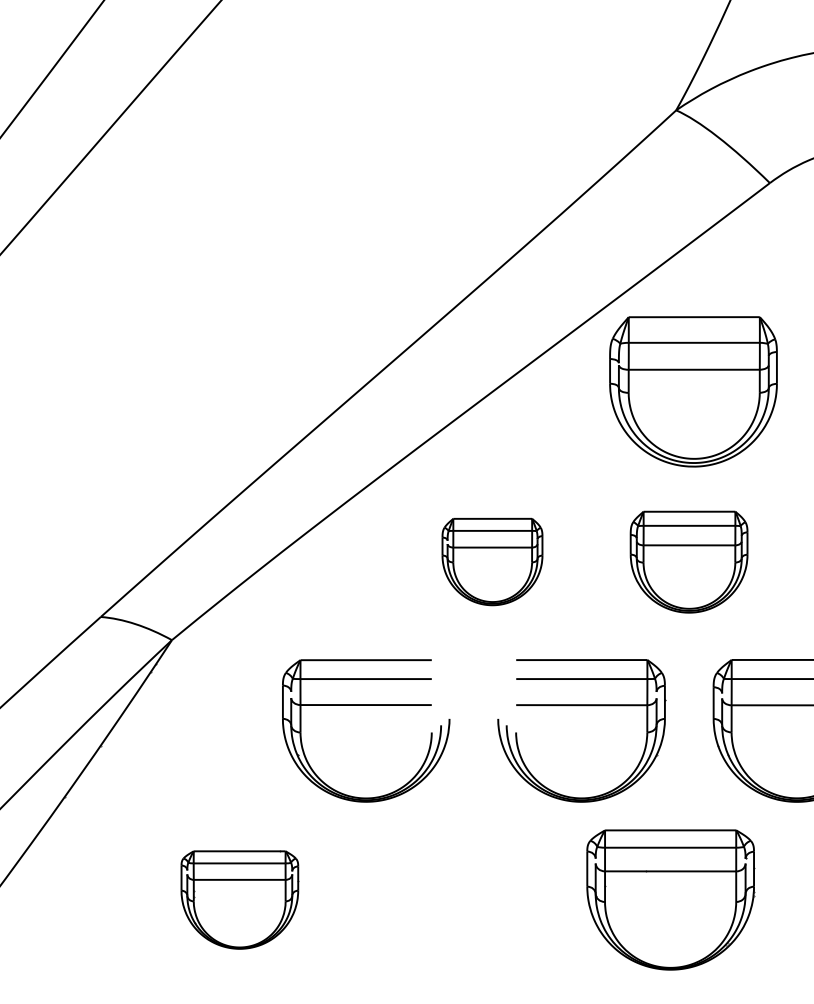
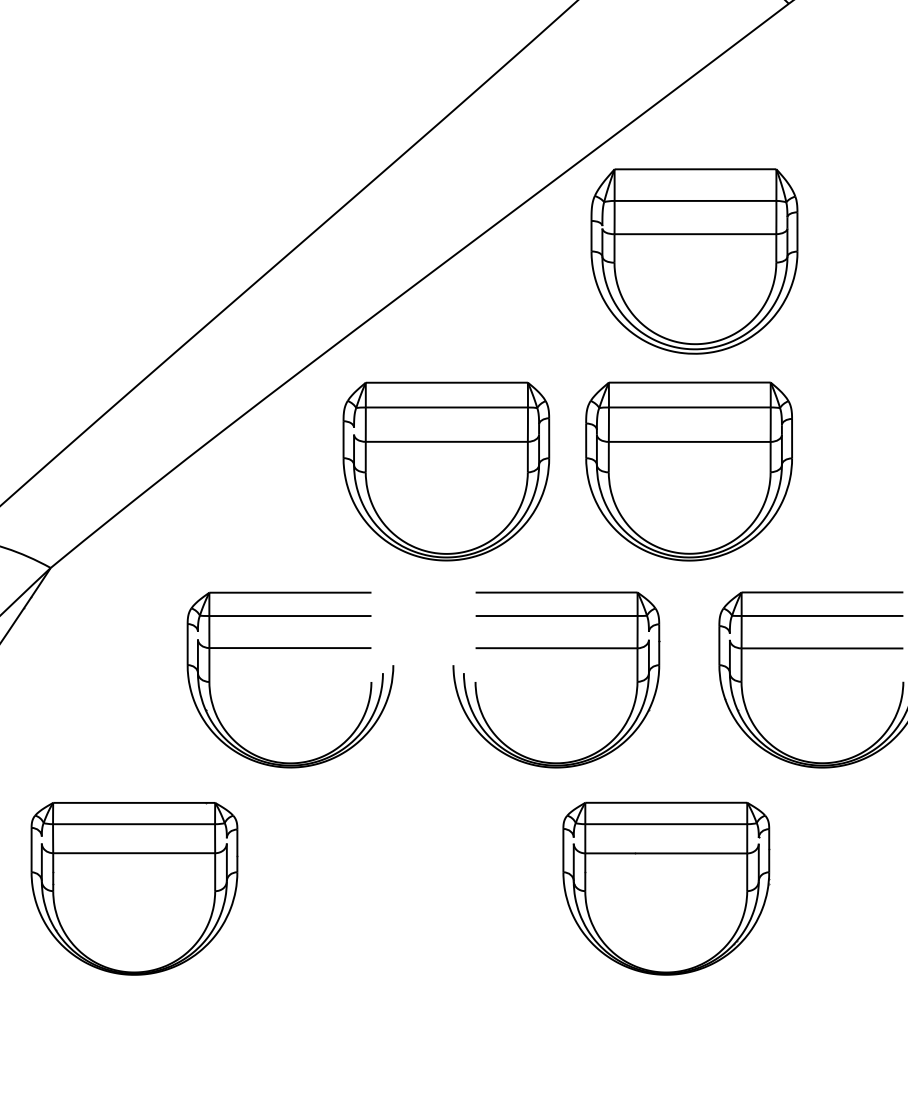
part: (492, 561) -> (446, 470), size x1.67
part: (688, 562) -> (688, 472), size x1.43
part: (239, 899) -> (134, 888), size x1.43

